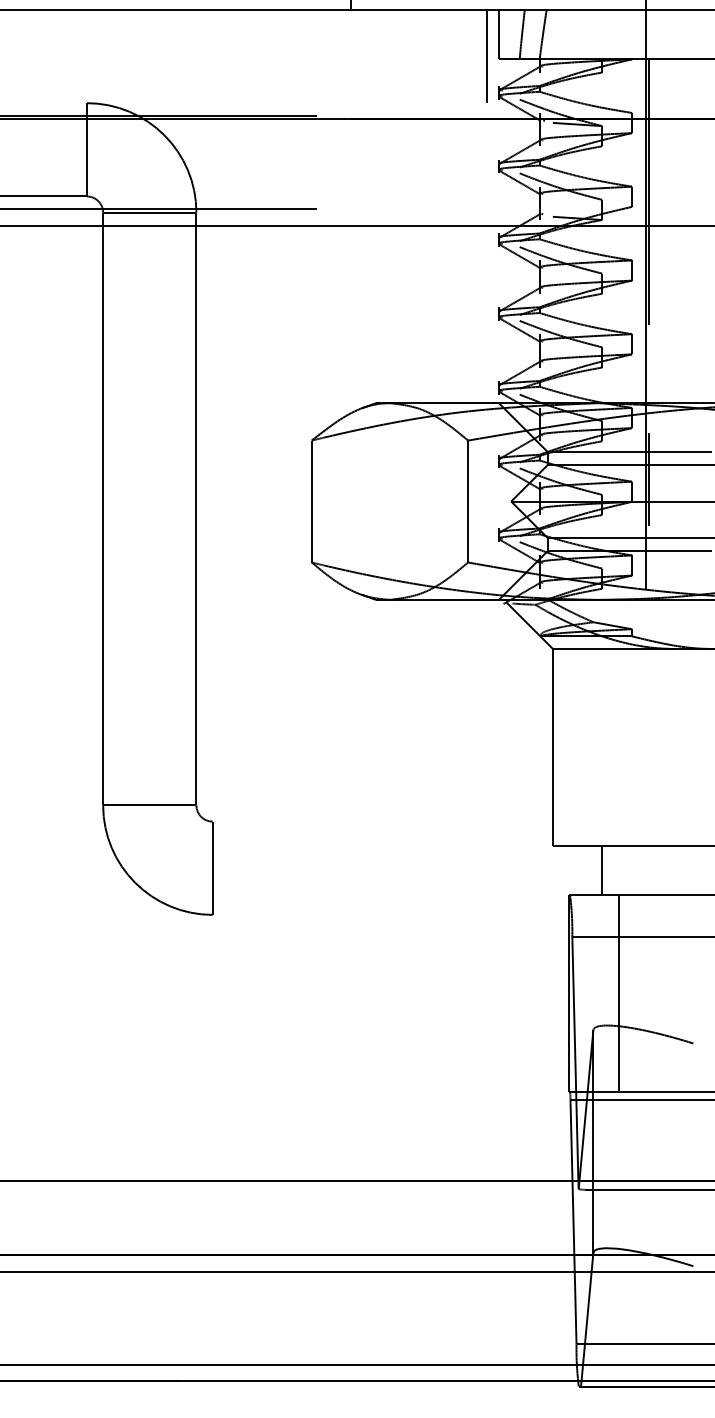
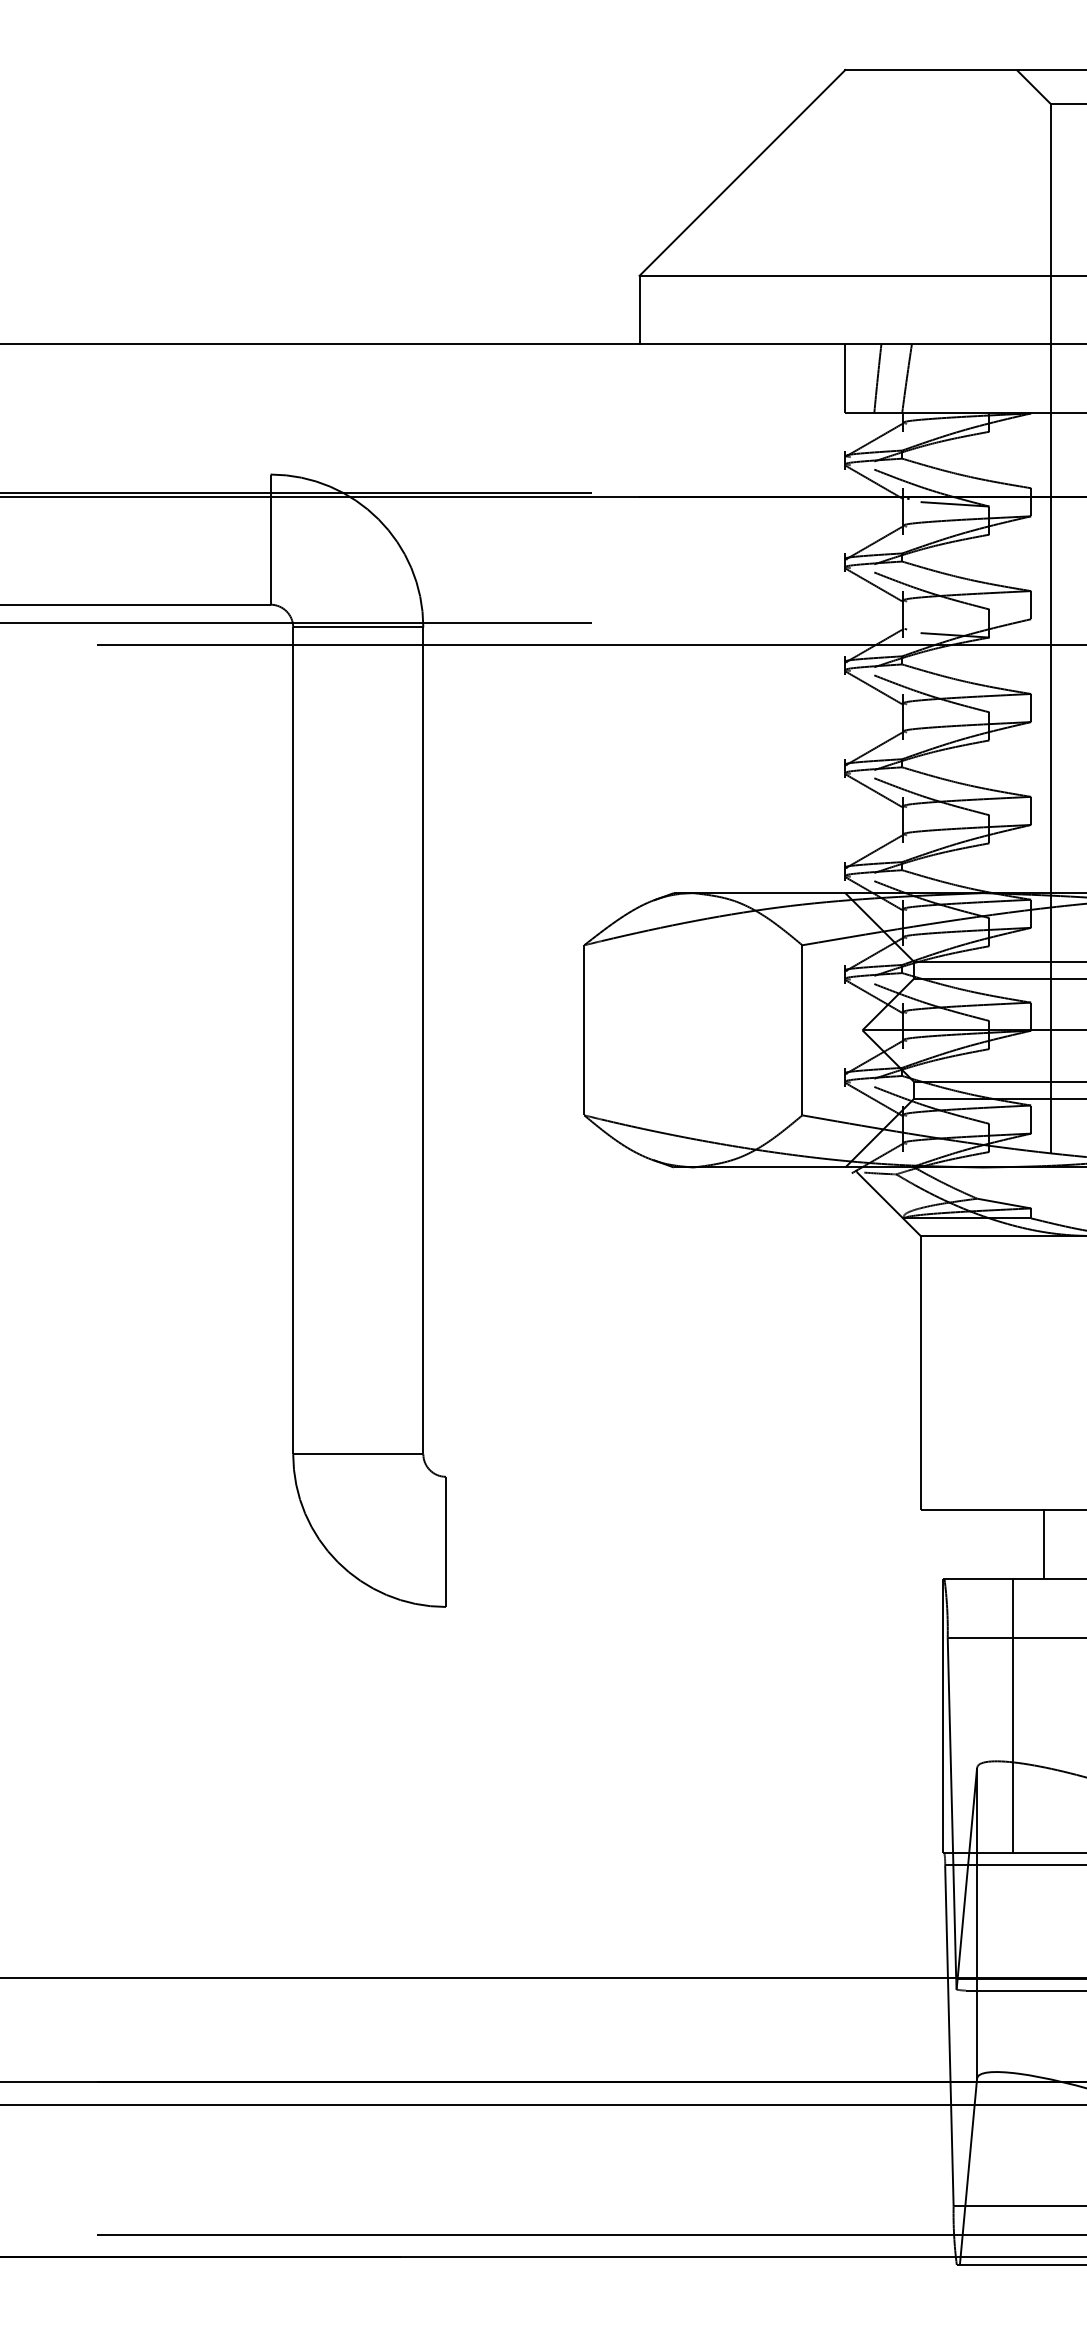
line: (486, 56) -> (828, 409), removed
line: (648, 192) -> (1054, 598), removed
line: (648, 479) -> (1054, 999), removed
line: (602, 870) -> (1044, 1544), moved

